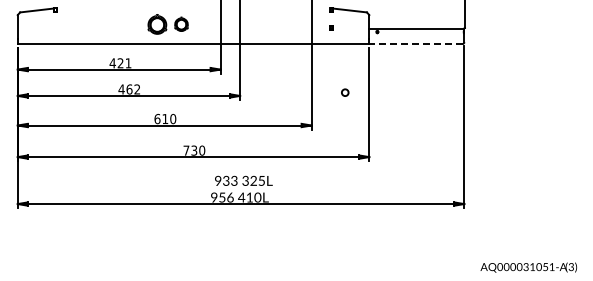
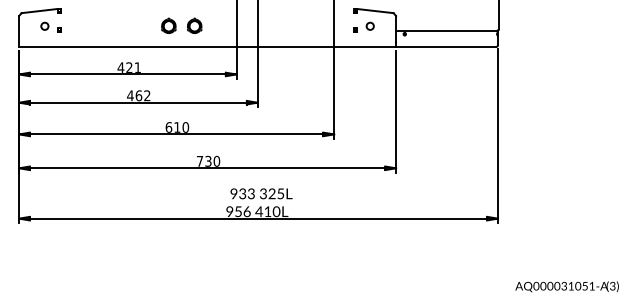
part: (157, 23) -> (168, 25), size x0.71
part: (47, 25) -> (50, 27), added
line: (415, 43) -> (445, 46), dashed -> solid
circle: (345, 92) -> (370, 26), moved

